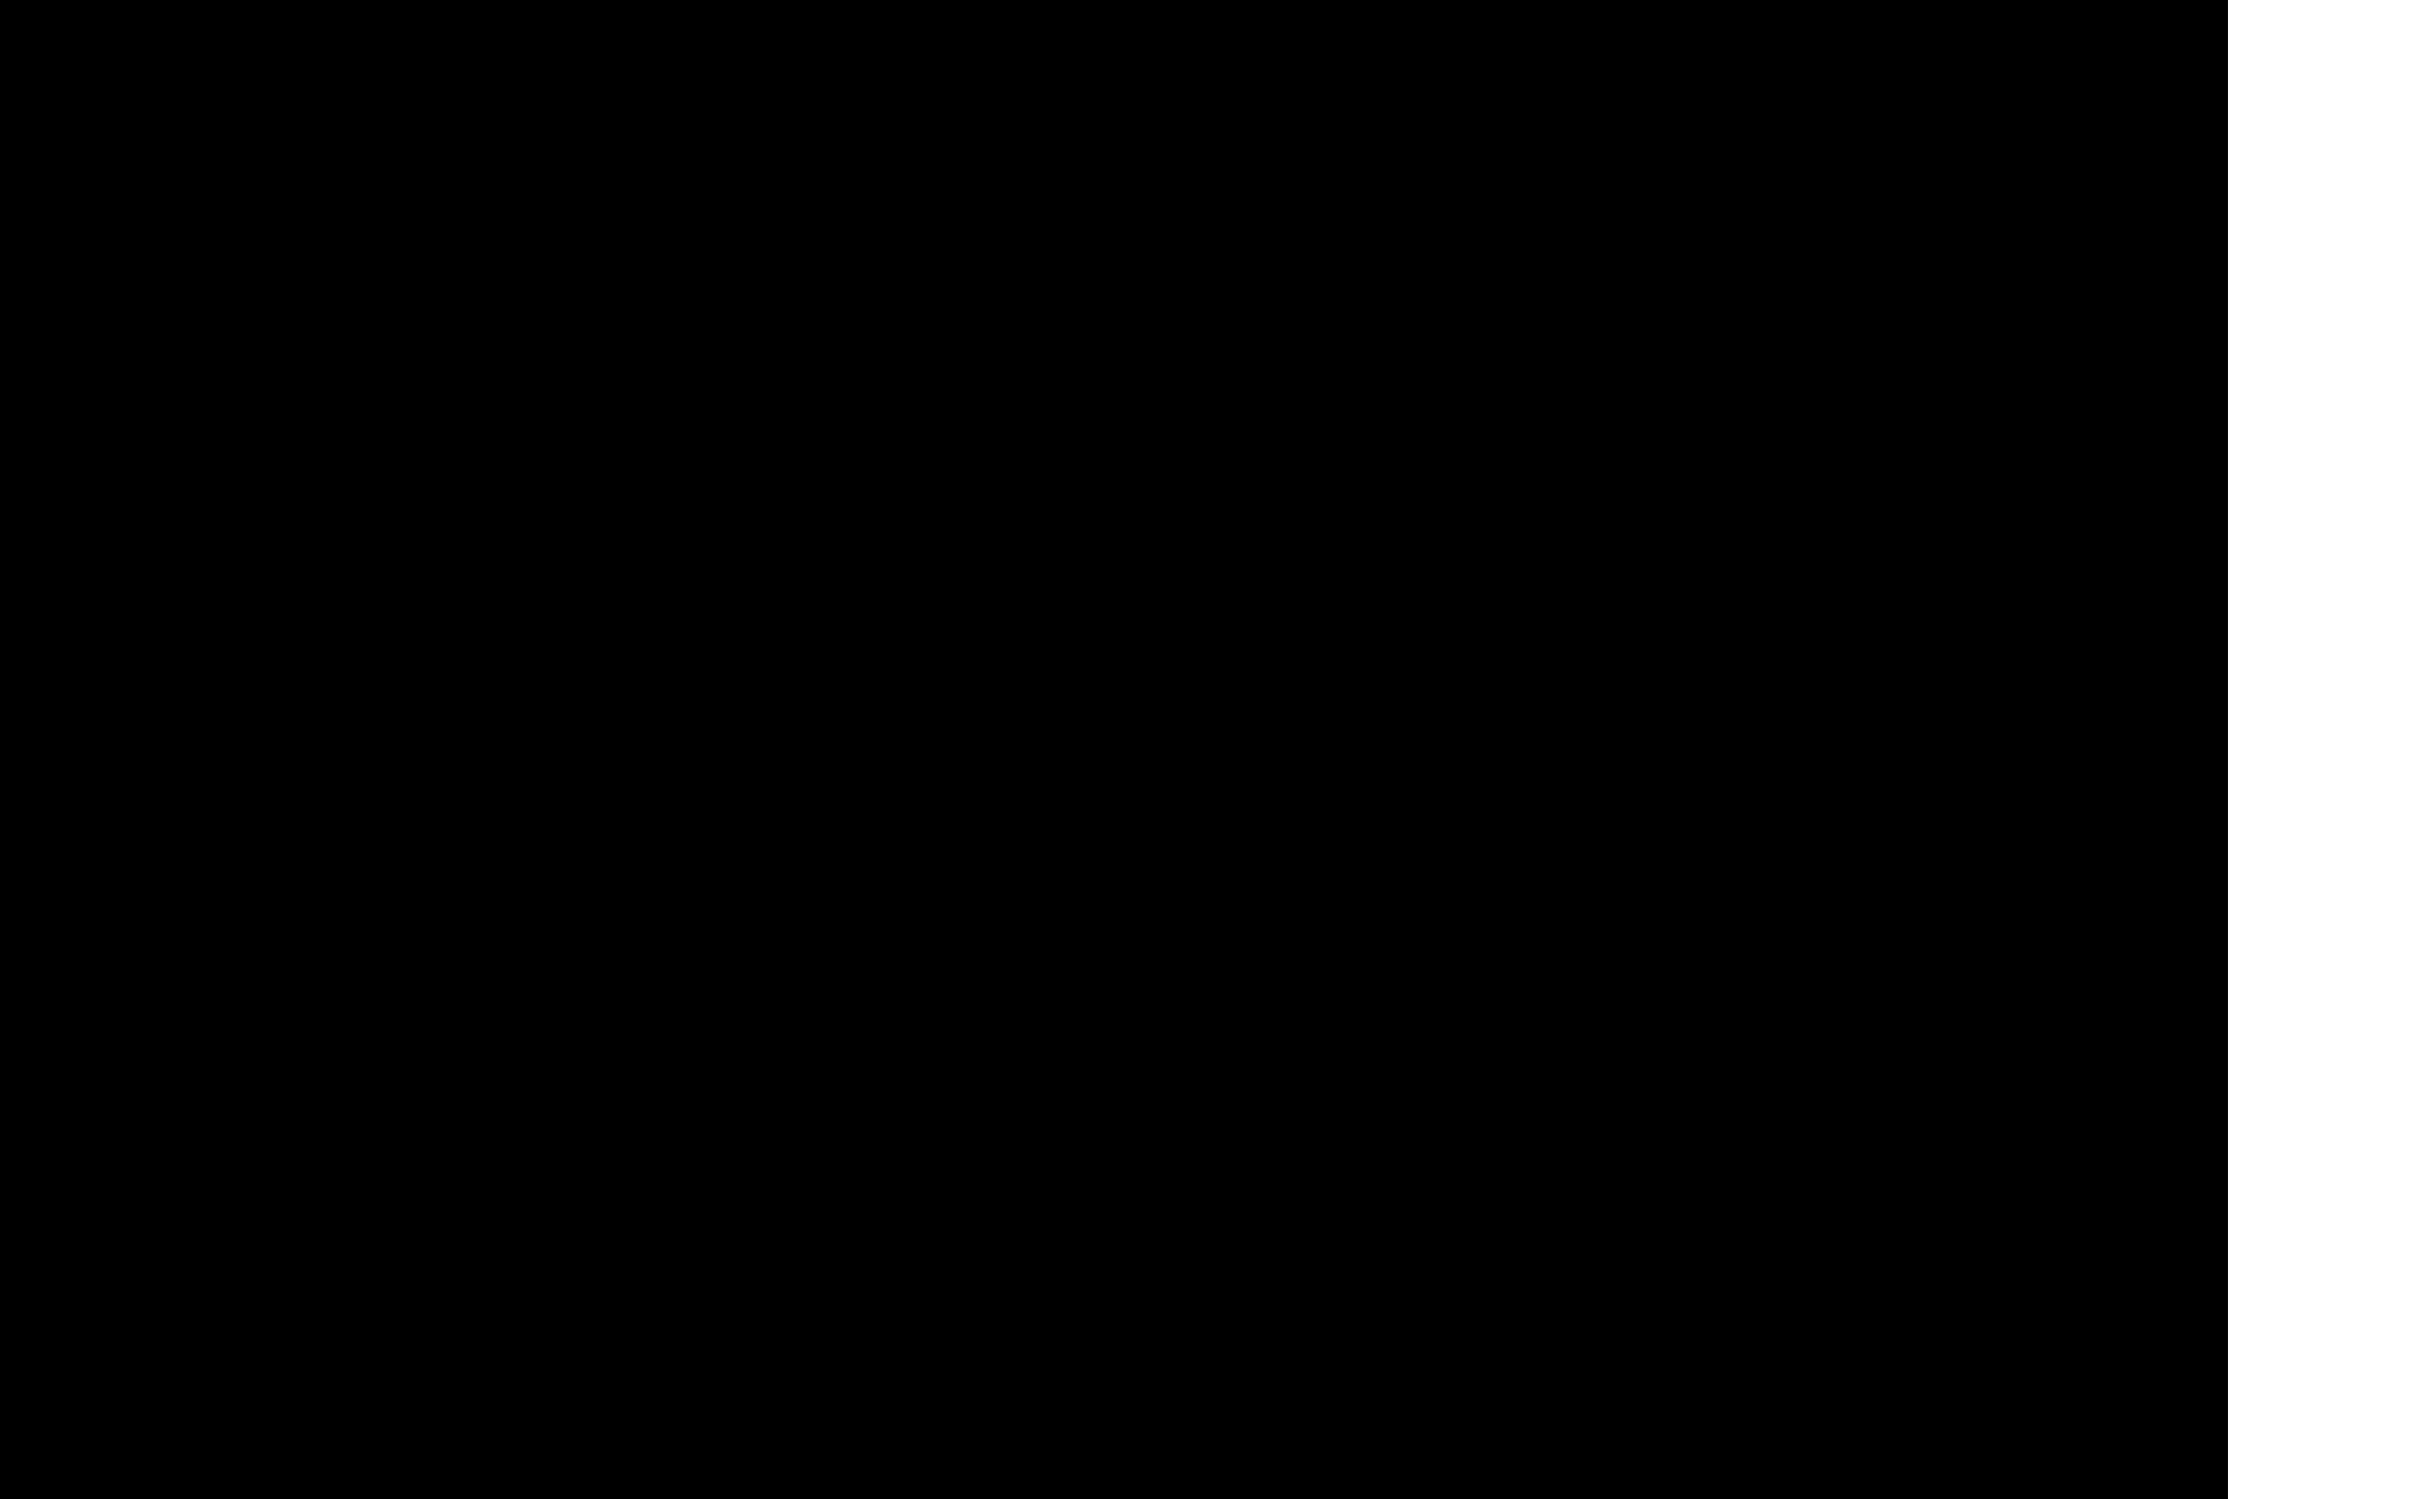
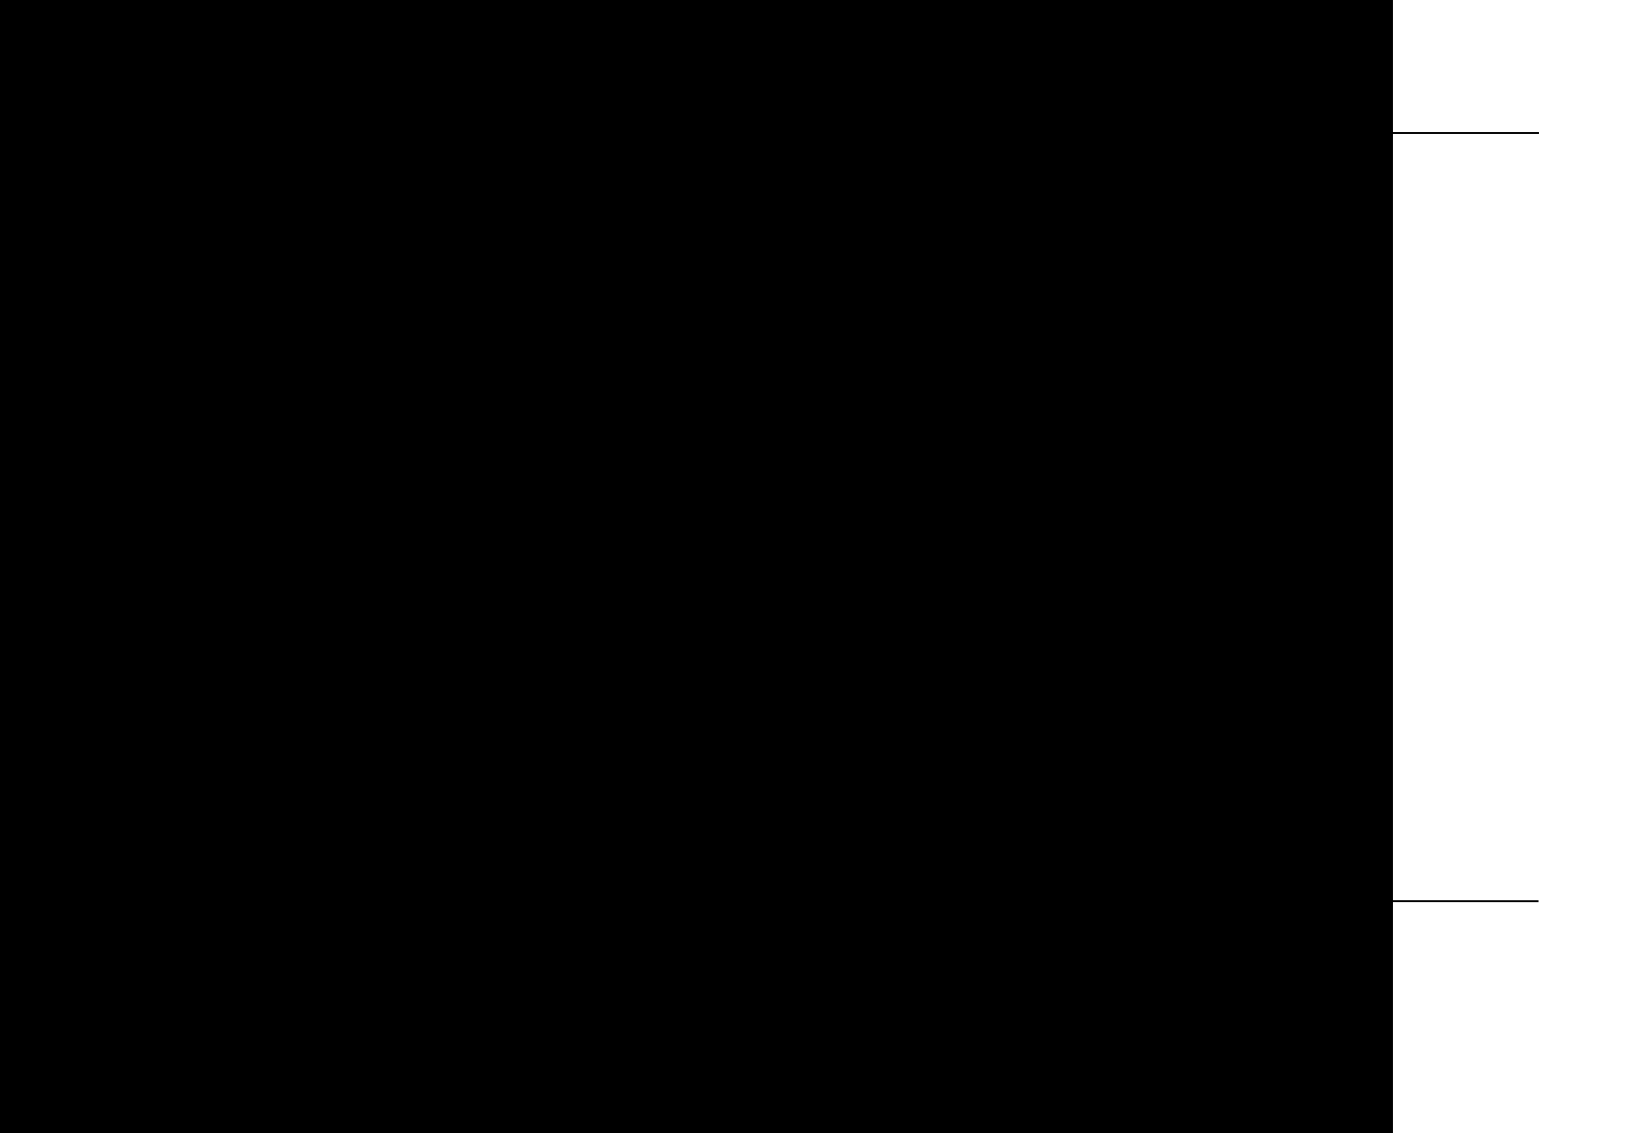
line: (2308, 173) -> (1464, 132), added
line: (2308, 1046) -> (1464, 900), added

